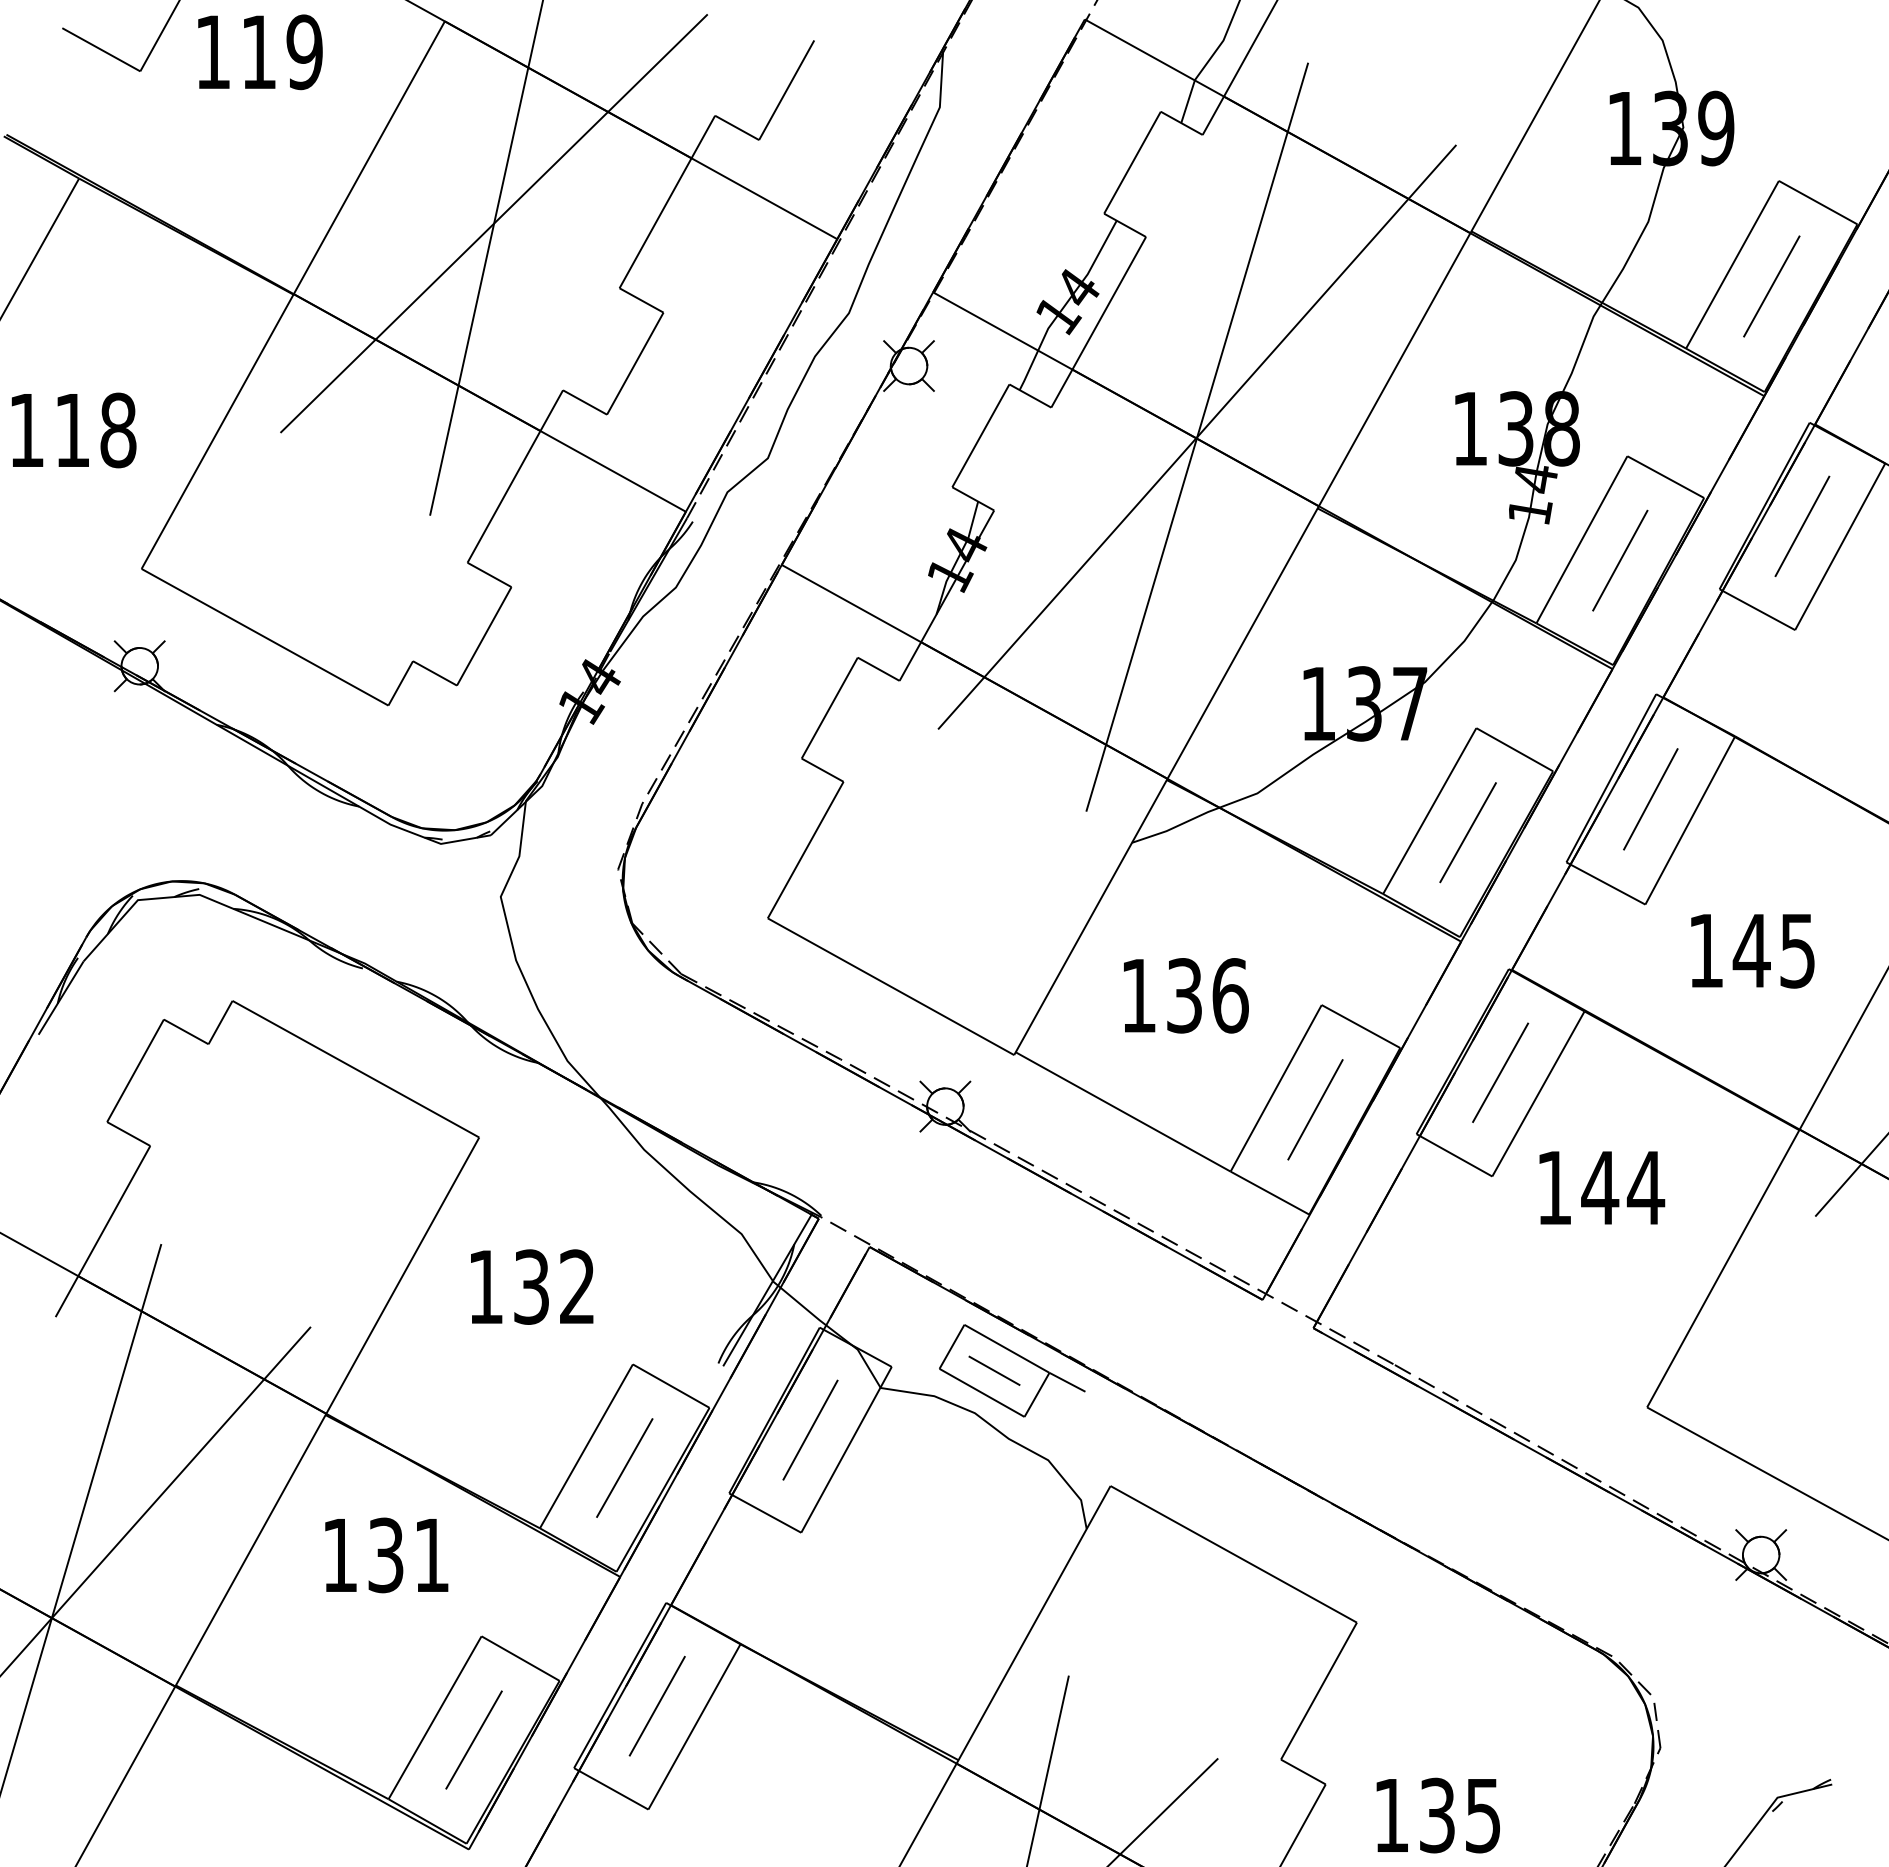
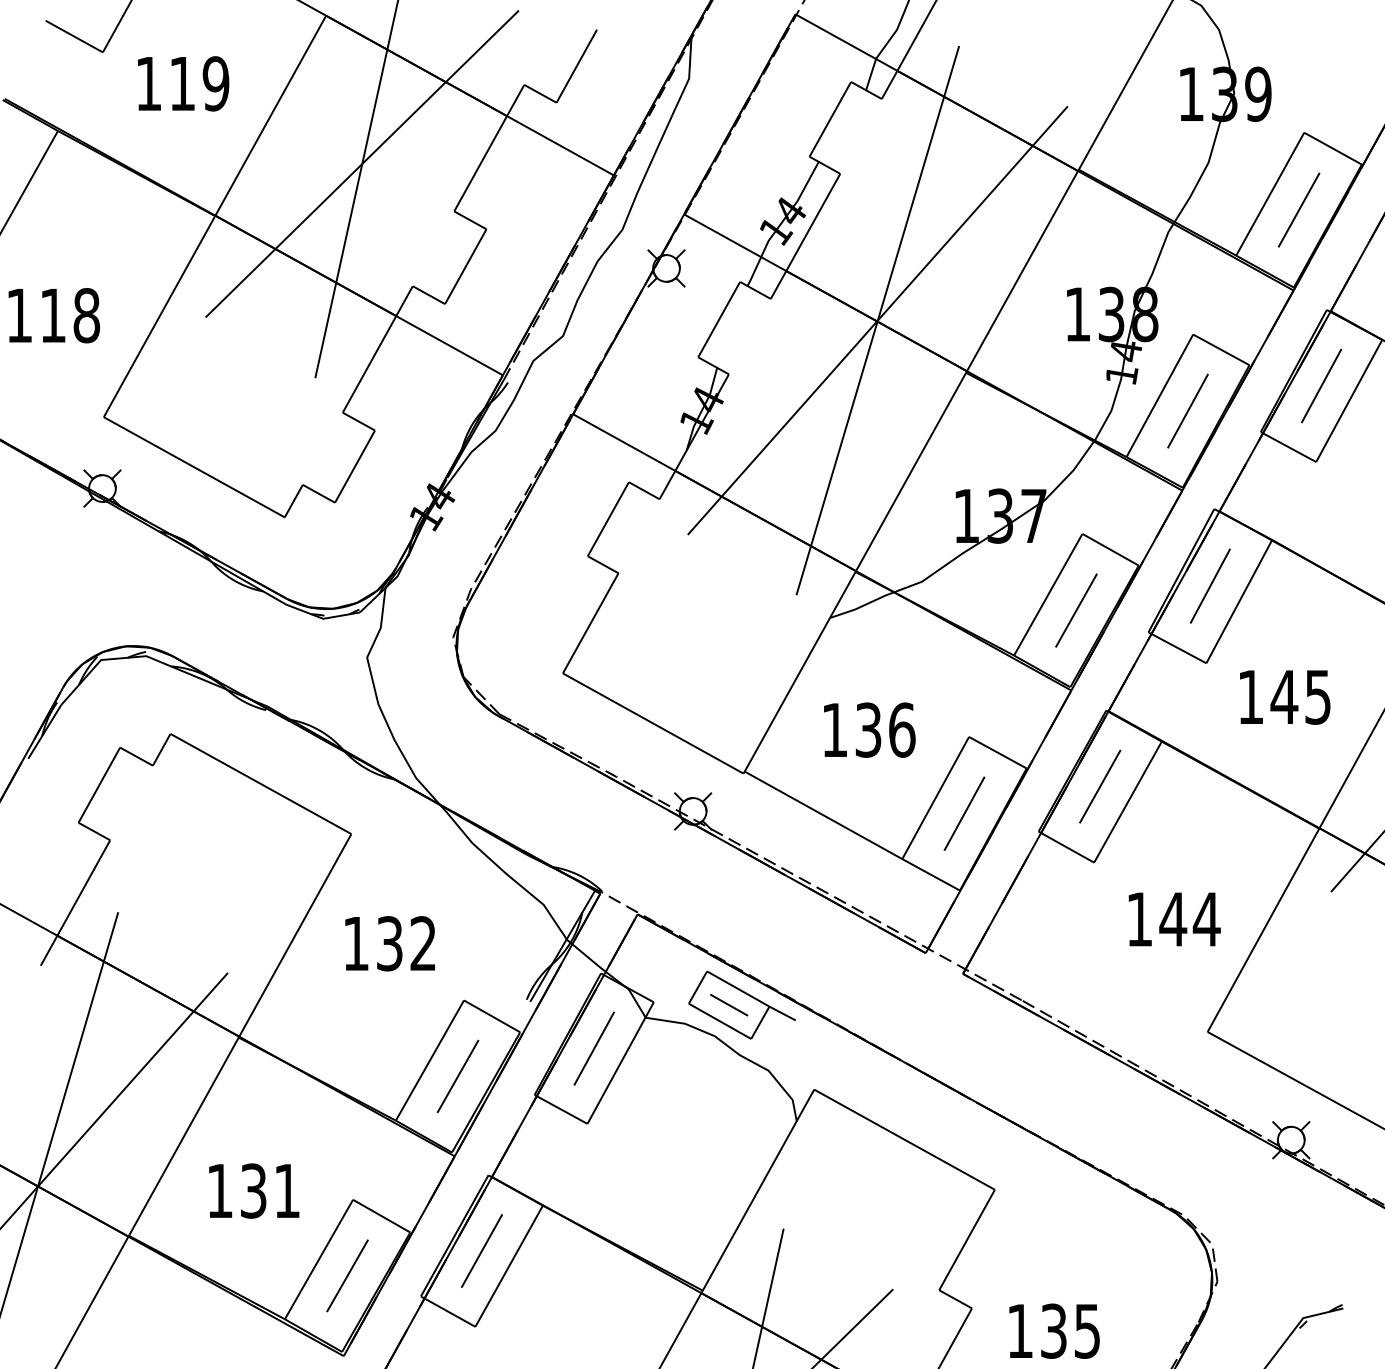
text: (260, 52) -> (183, 84), moved
text: (1602, 1187) -> (1174, 919), moved
text: (386, 1555) -> (254, 1191), moved

